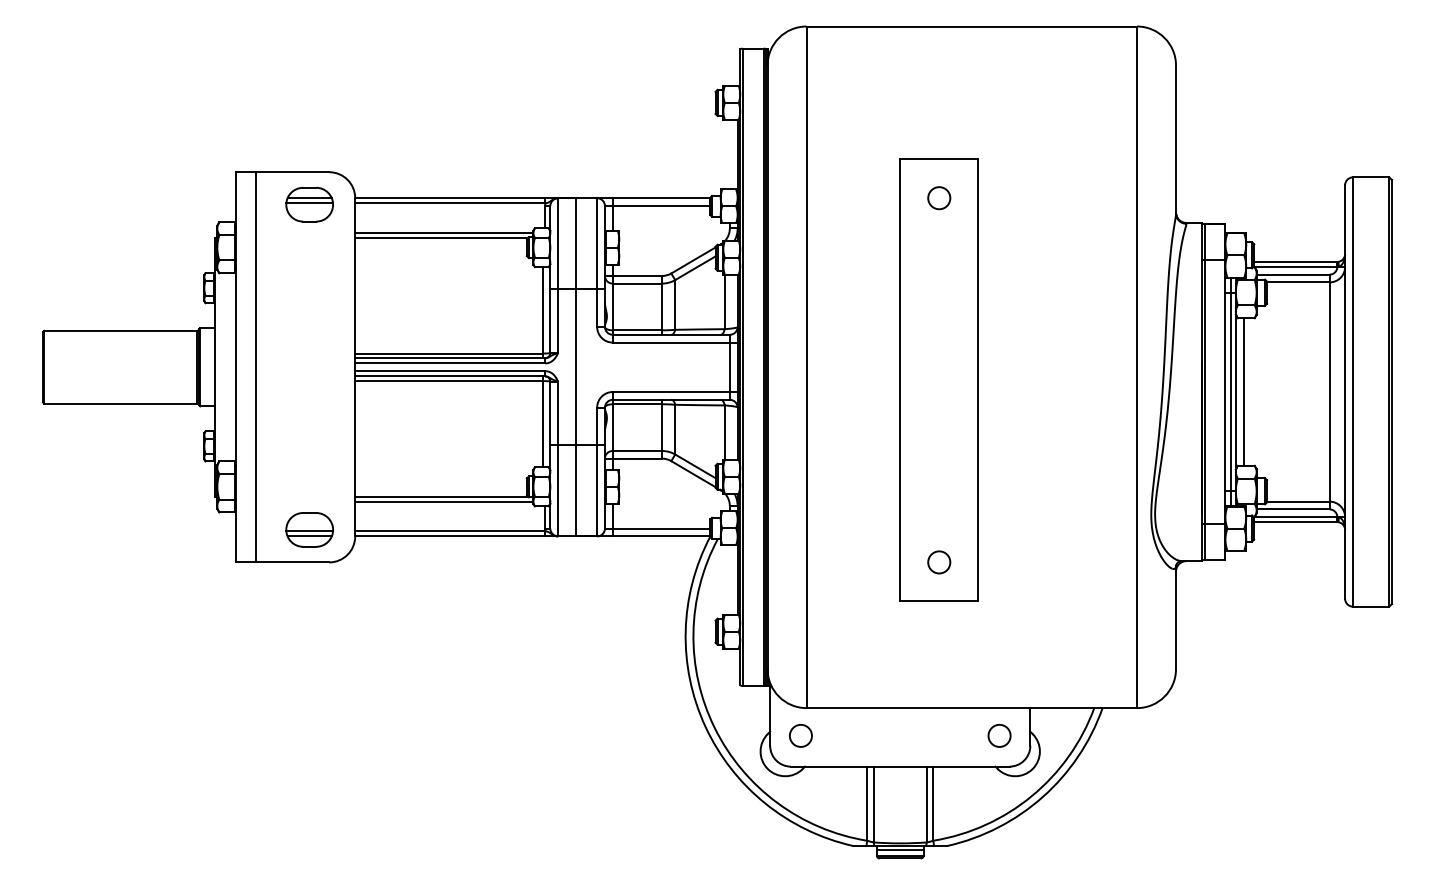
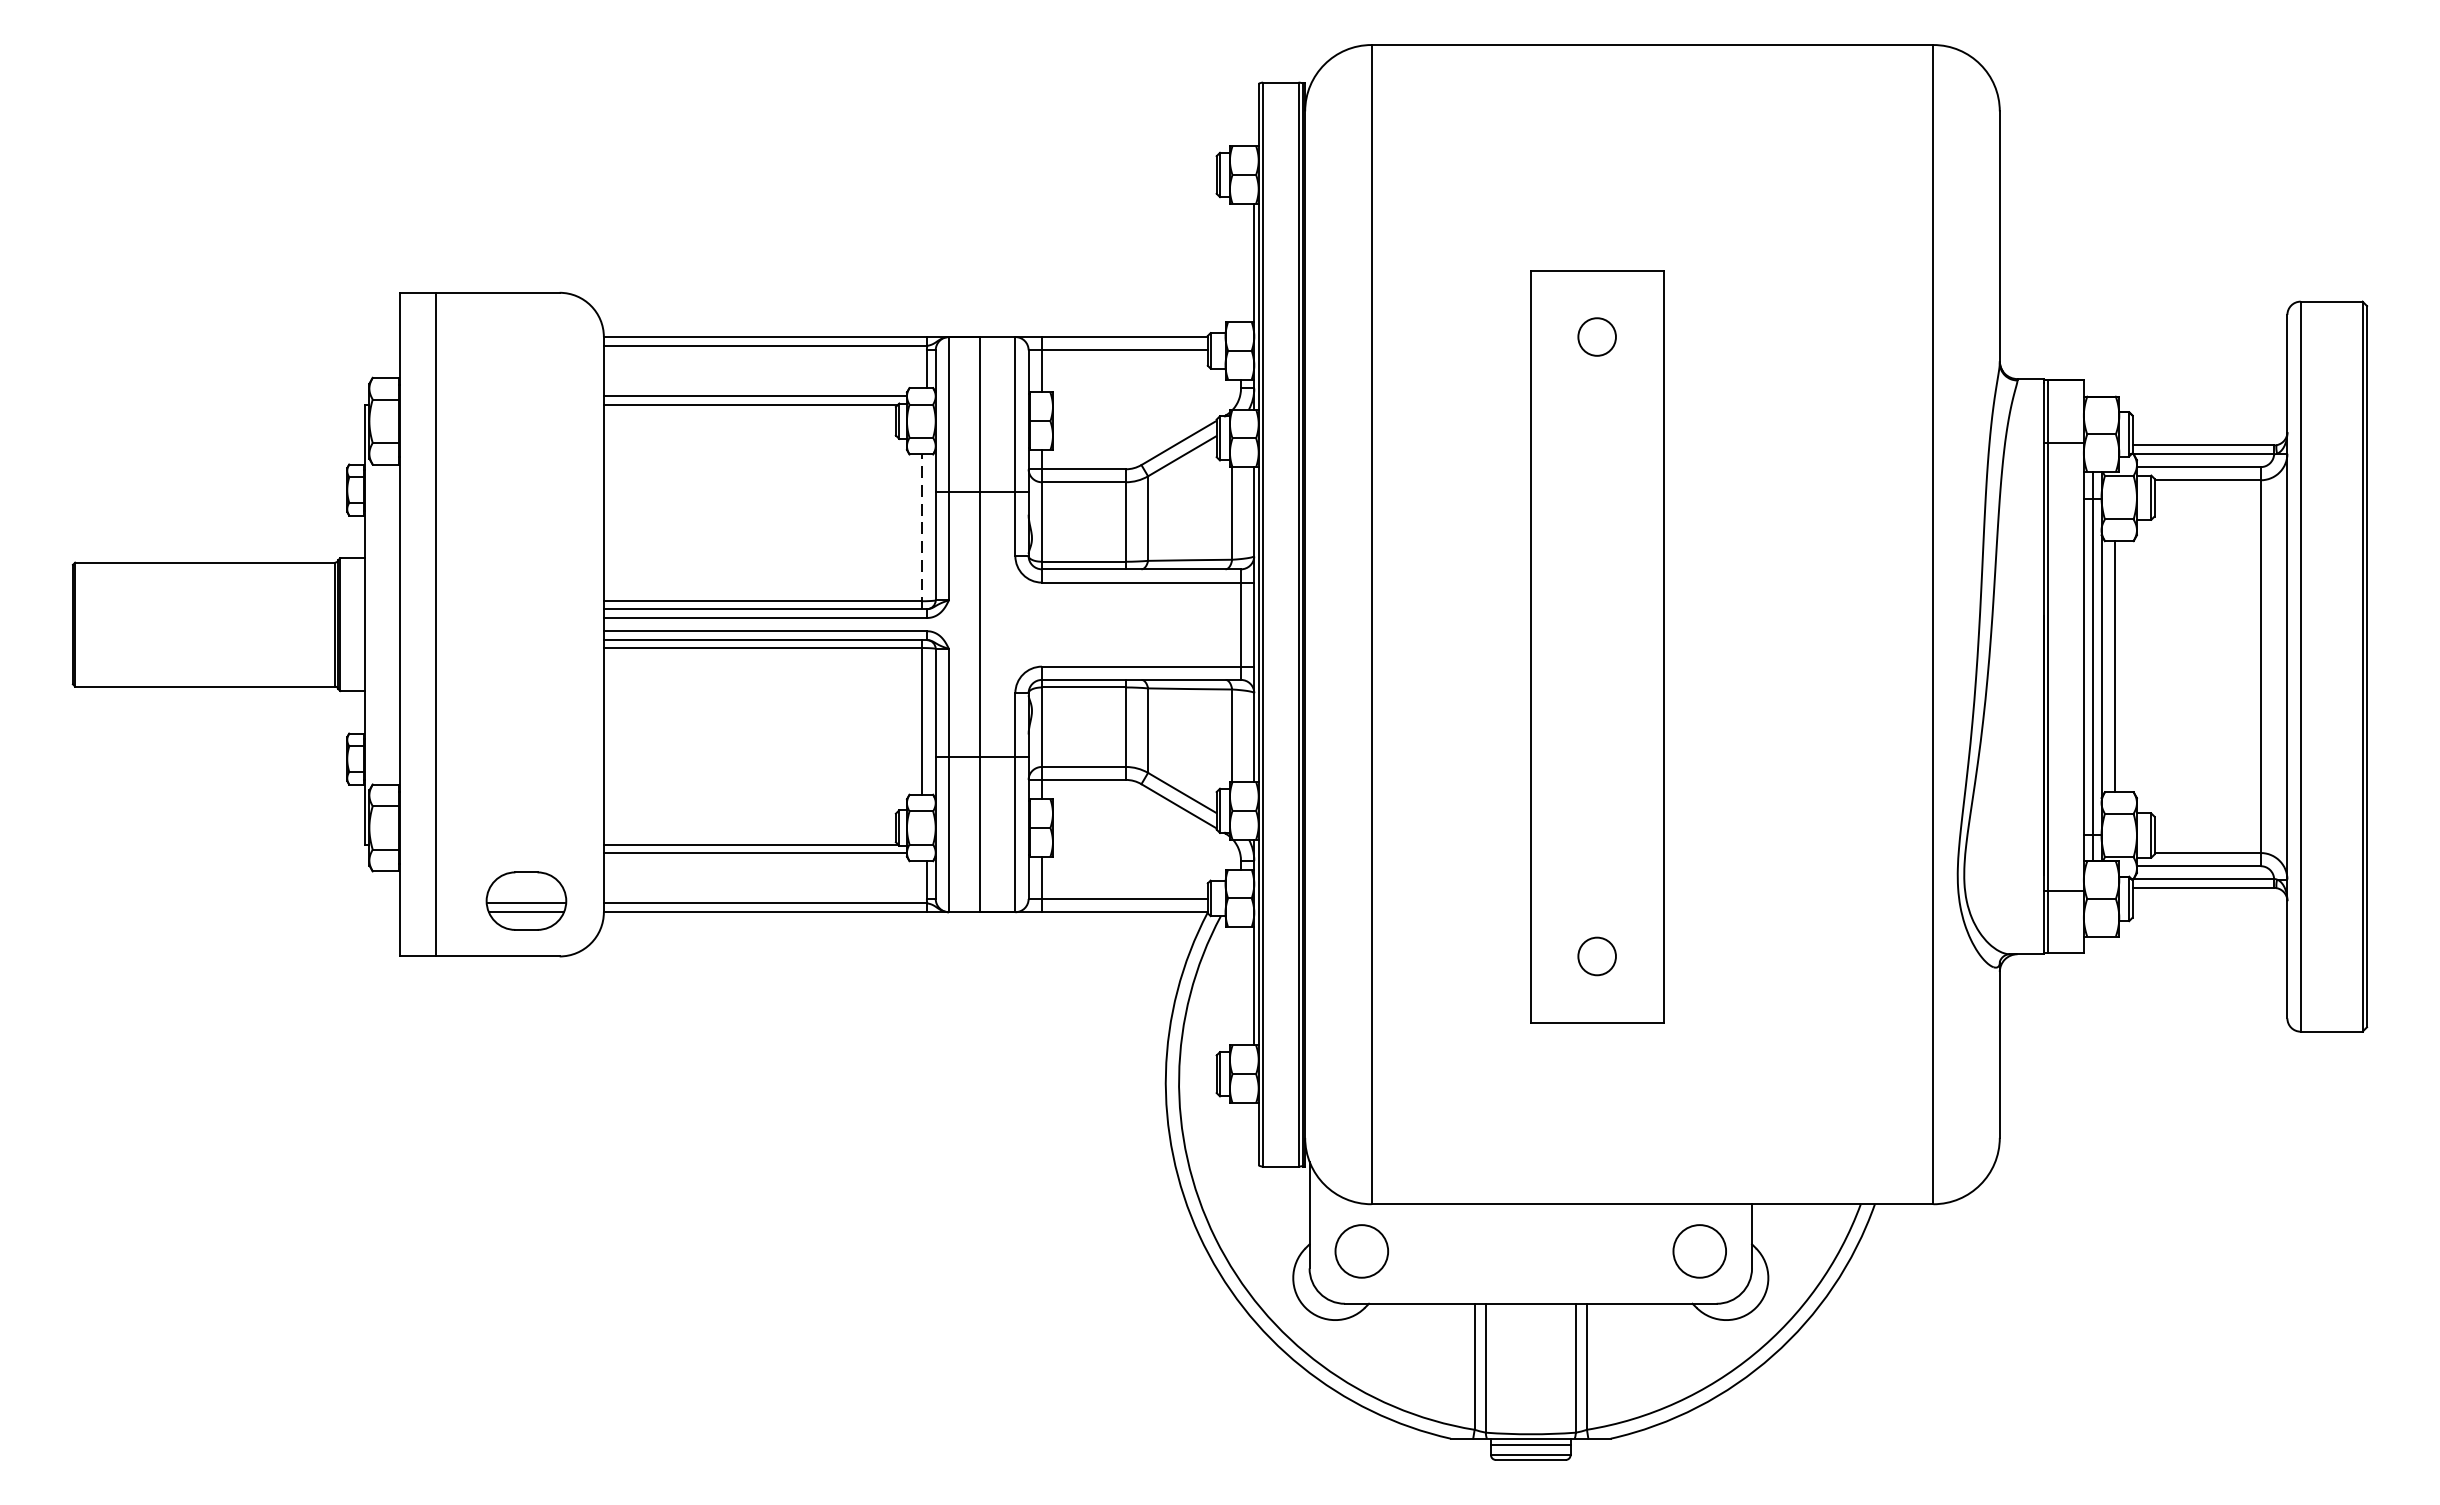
part: (309, 204) -> (526, 347), removed
line: (542, 312) -> (922, 531), solid -> dashed
circle: (800, 735) -> (1361, 1250), size x1.4
circle: (999, 735) -> (1699, 1250), size x1.4

